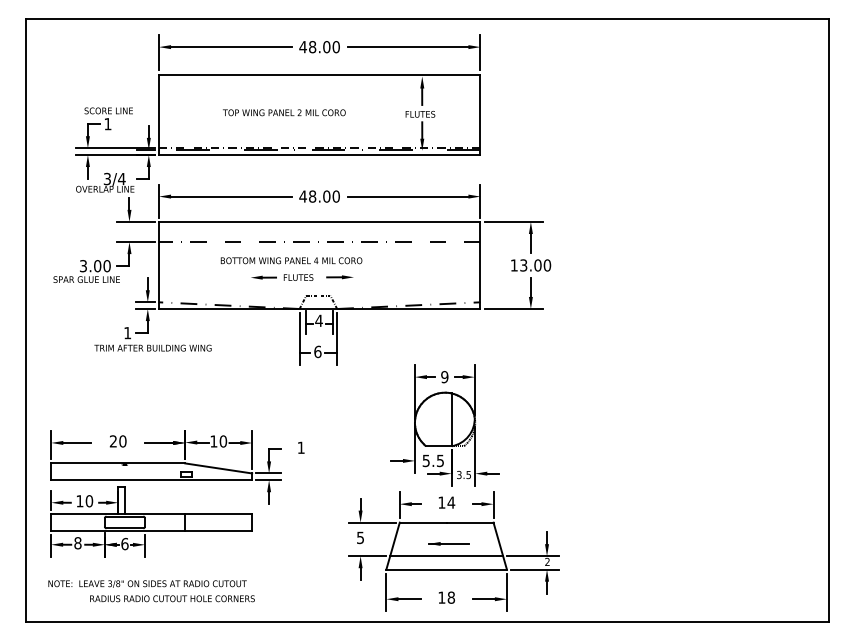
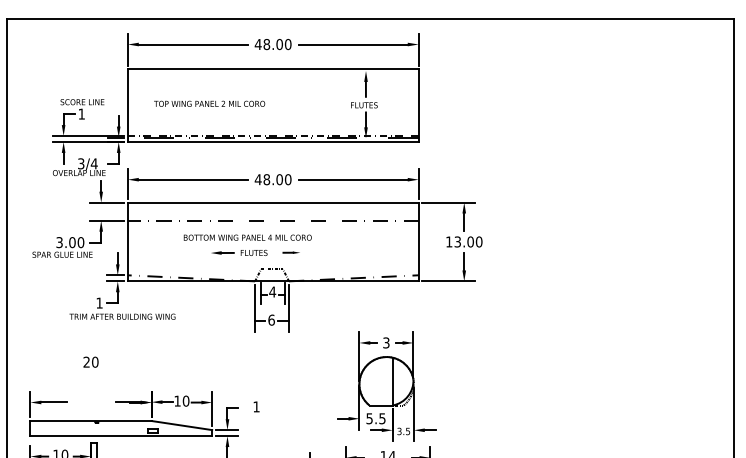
text: (284, 112) -> (209, 103), moved
part: (339, 277) -> (291, 252), size x0.7
text: (444, 377) -> (386, 343), 9 -> 3
text: (117, 441) -> (90, 362), moved

